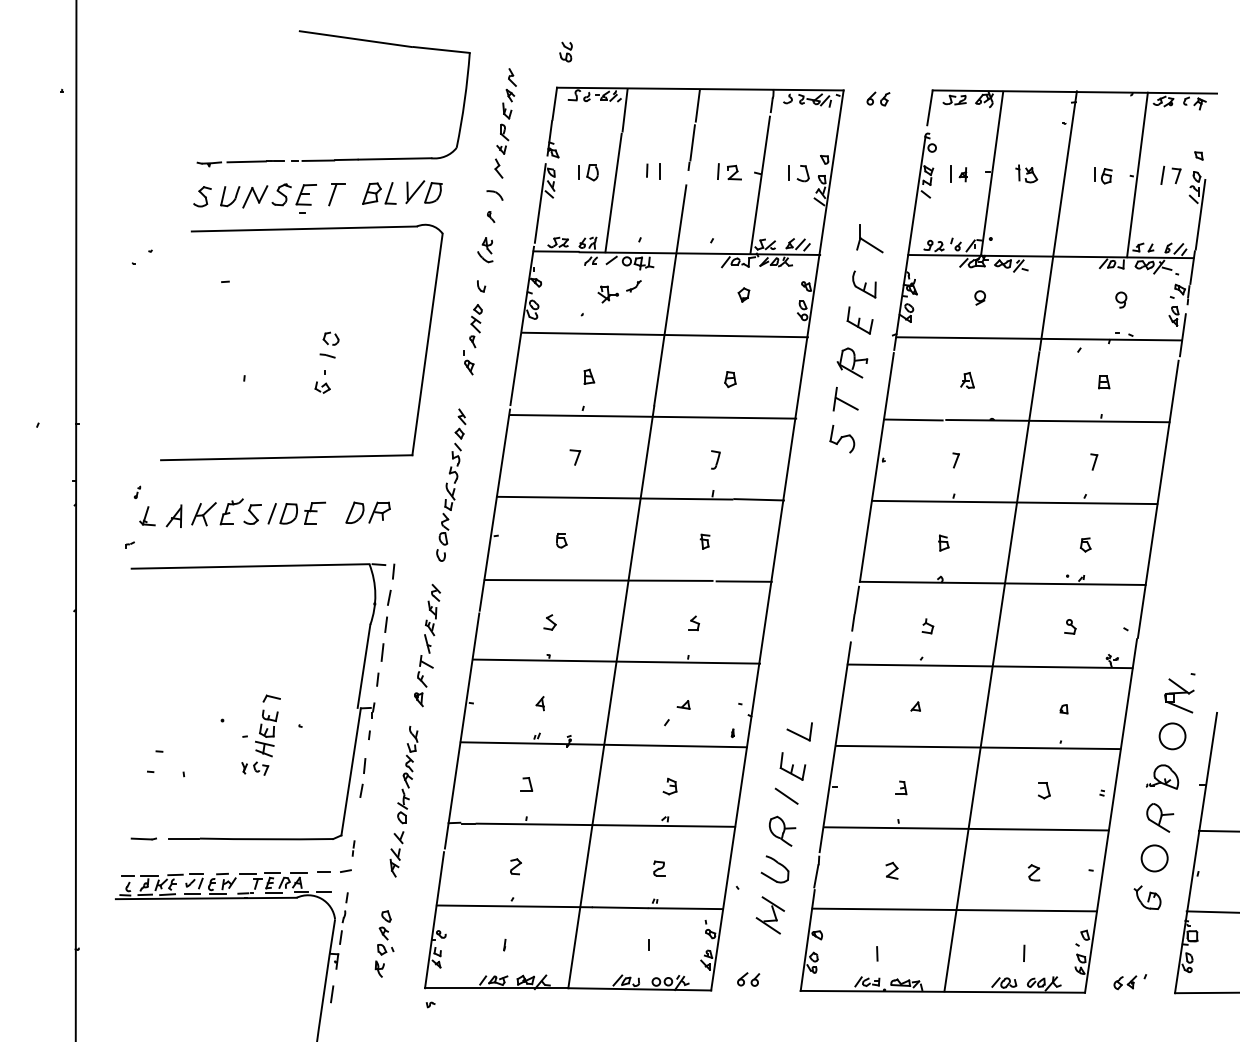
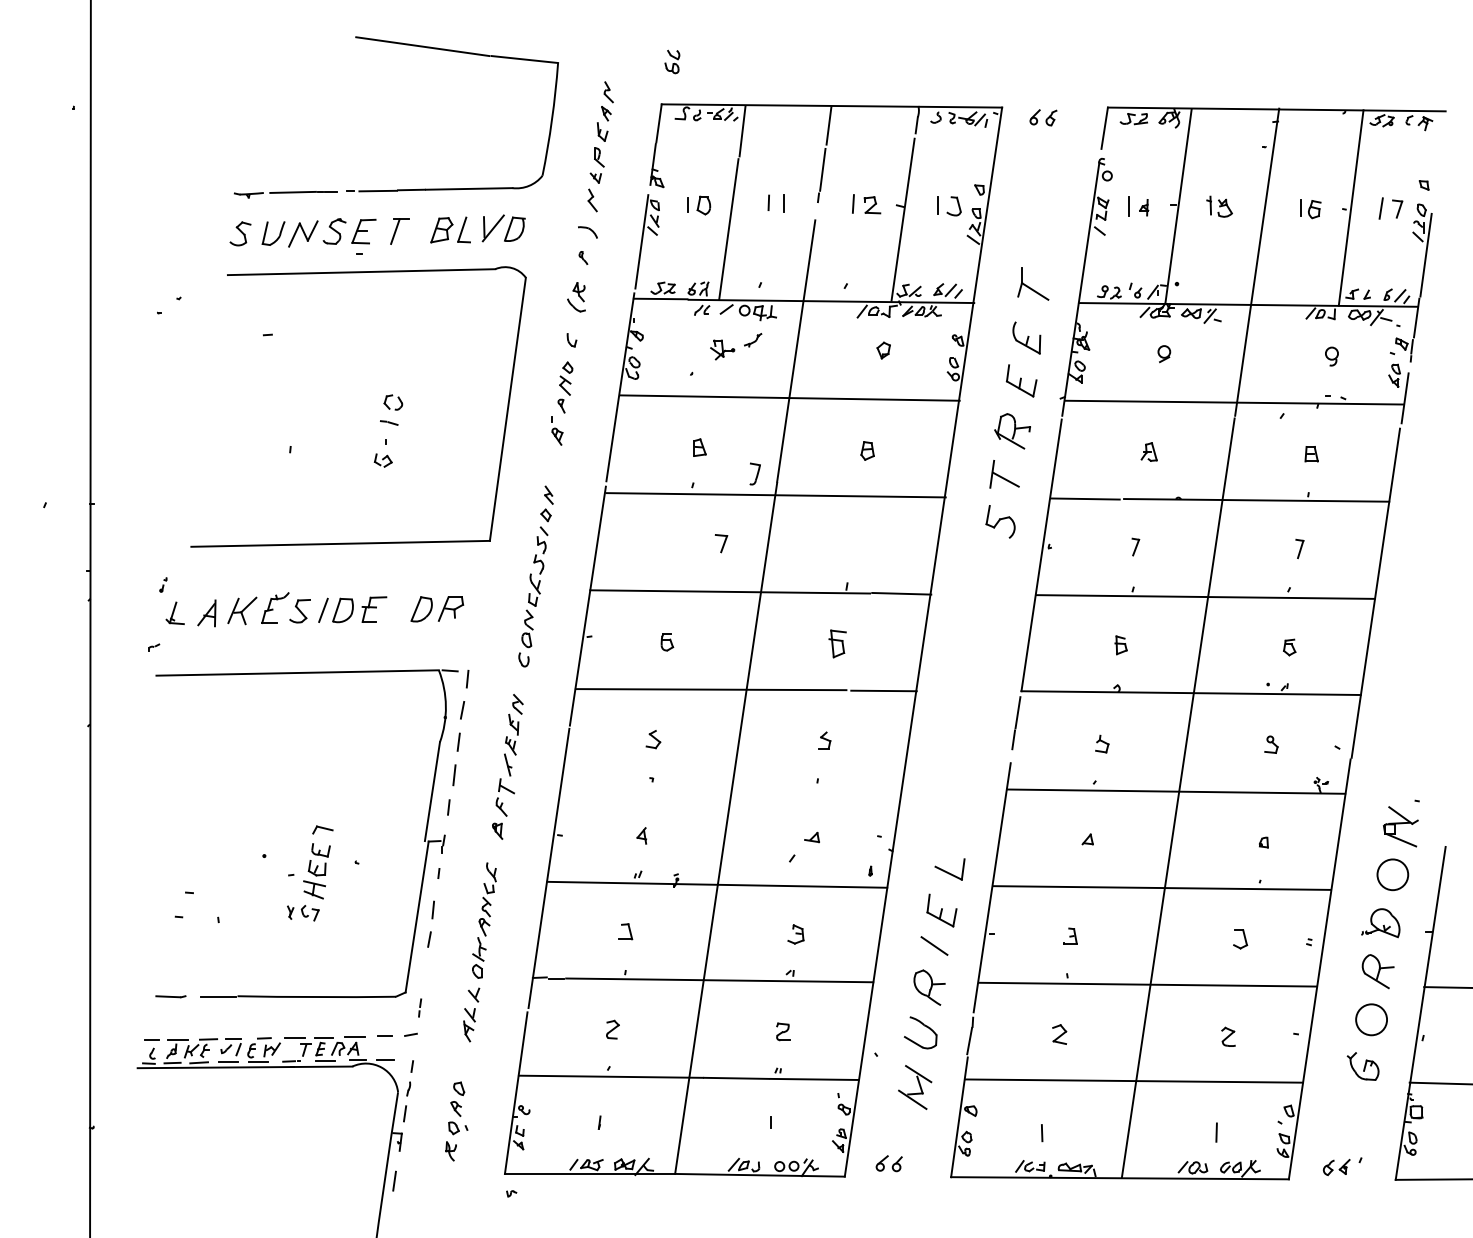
part: (575, 457) -> (721, 543), moved
part: (715, 459) -> (754, 473), moved
part: (704, 541) -> (836, 643), size x1.6
line: (616, 661) -> (732, 785), removed

